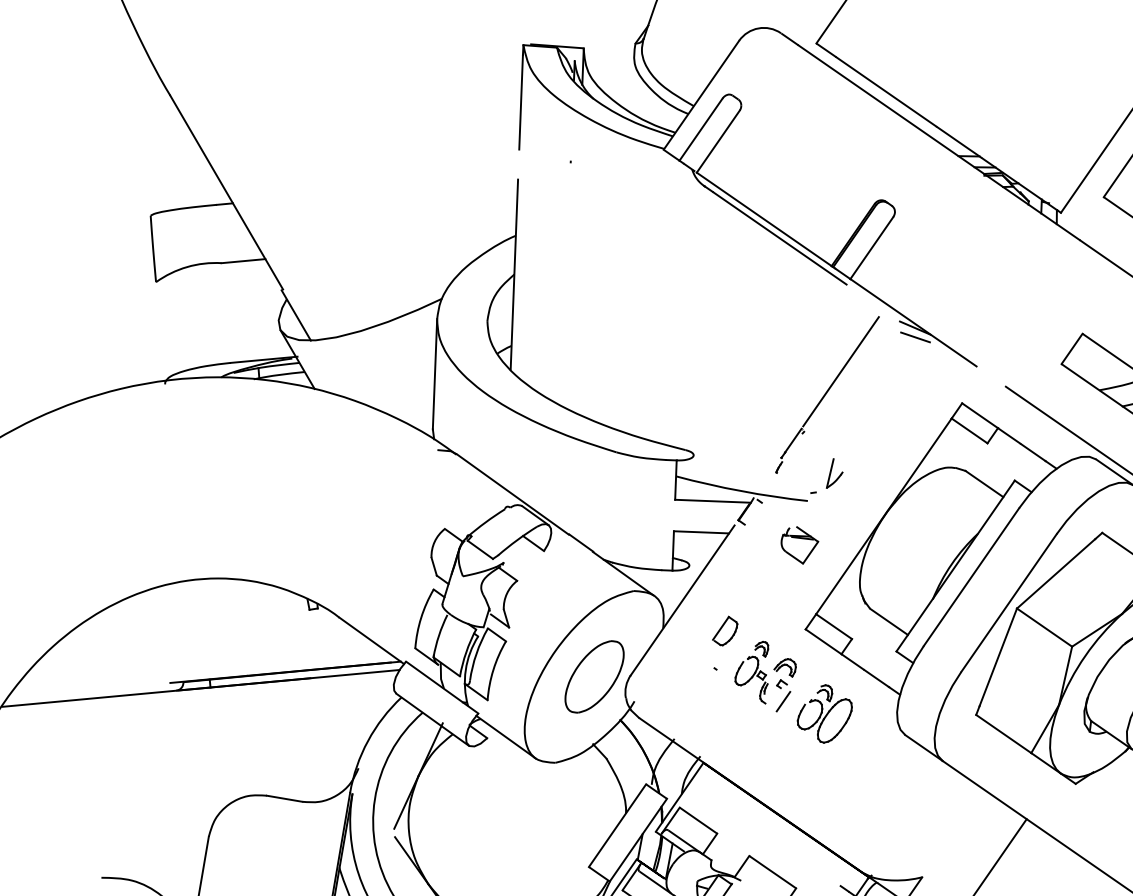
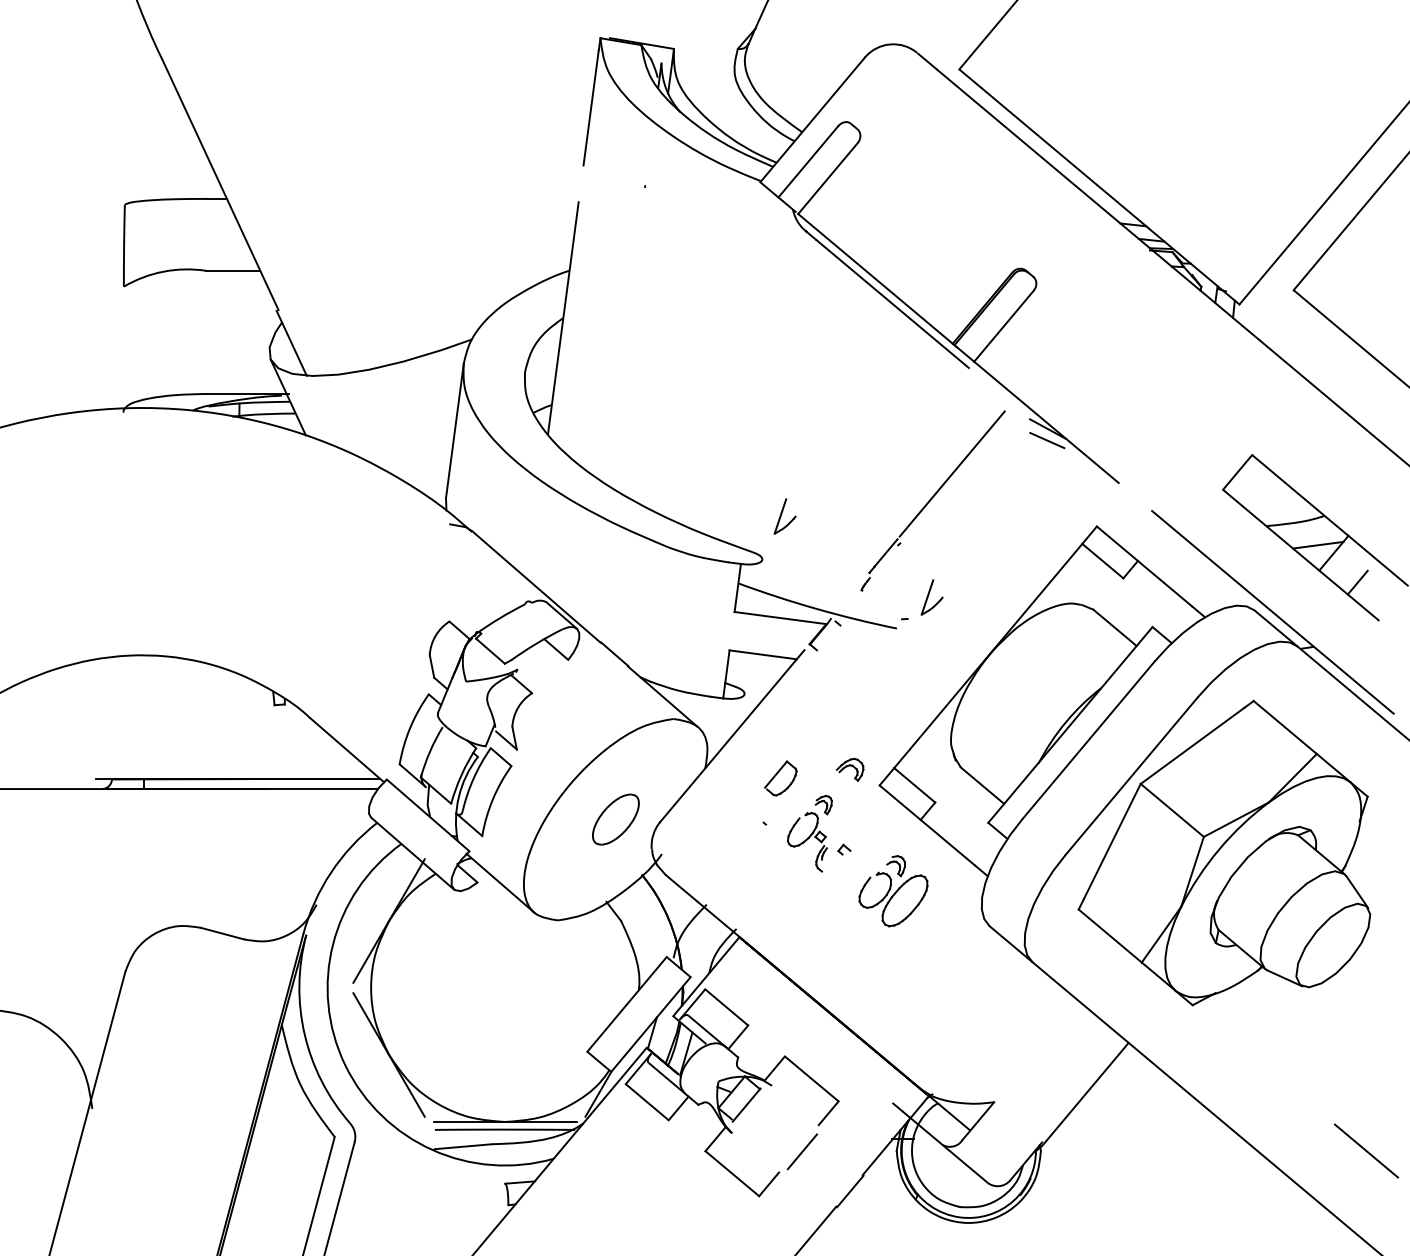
part: (708, 418) -> (784, 516), added
part: (800, 544) -> (882, 681), removed
part: (784, 668) -> (849, 769), moved
part: (594, 676) -> (615, 819), size x0.6
line: (782, 701) -> (843, 871), removed

